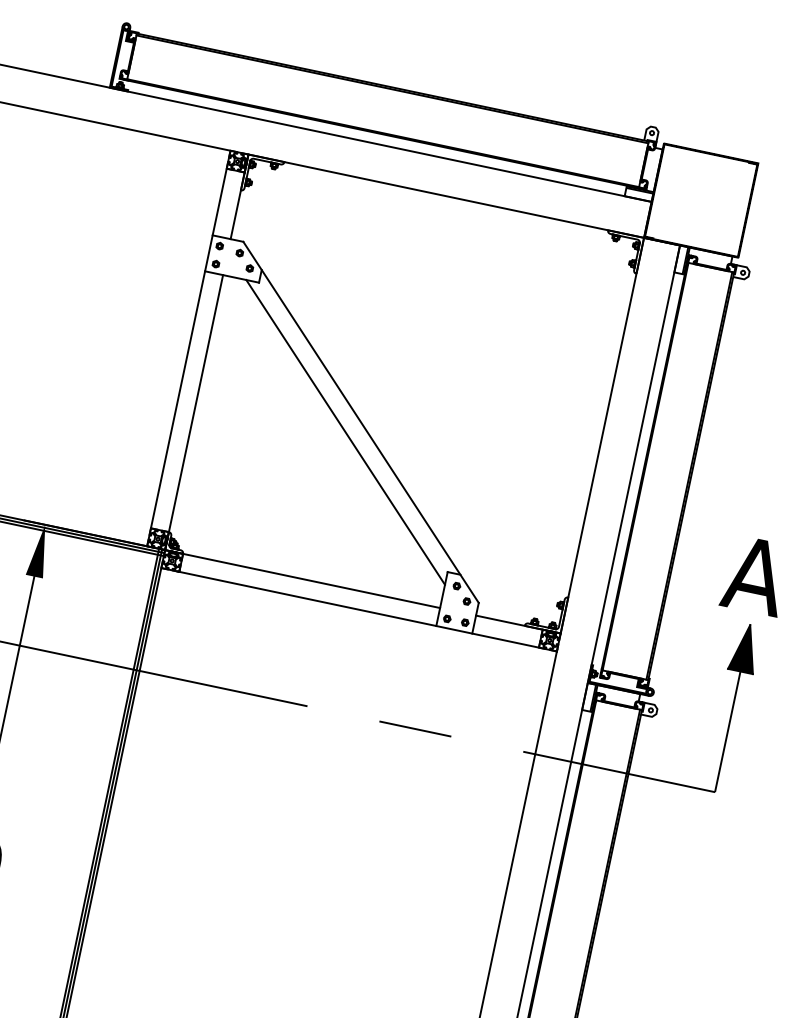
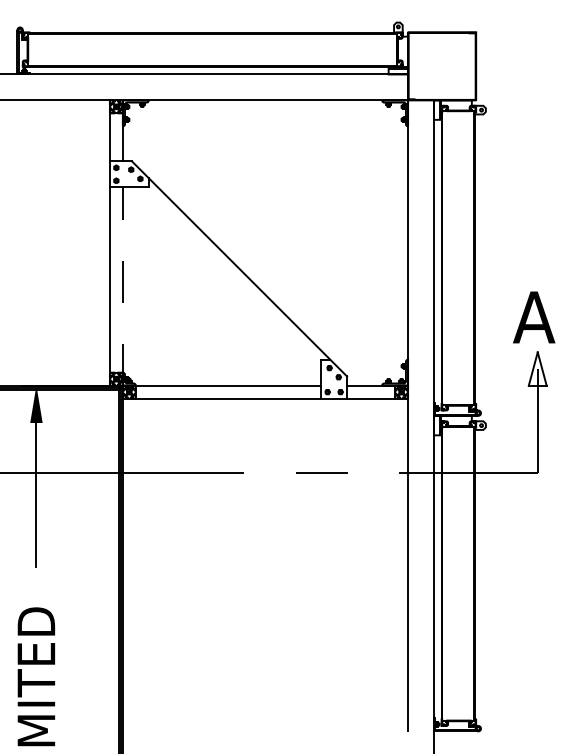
line: (193, 412) -> (122, 286), solid -> dashed
line: (346, 431) -> (230, 277), removed
fill: (745, 647) -> (537, 368), removed

